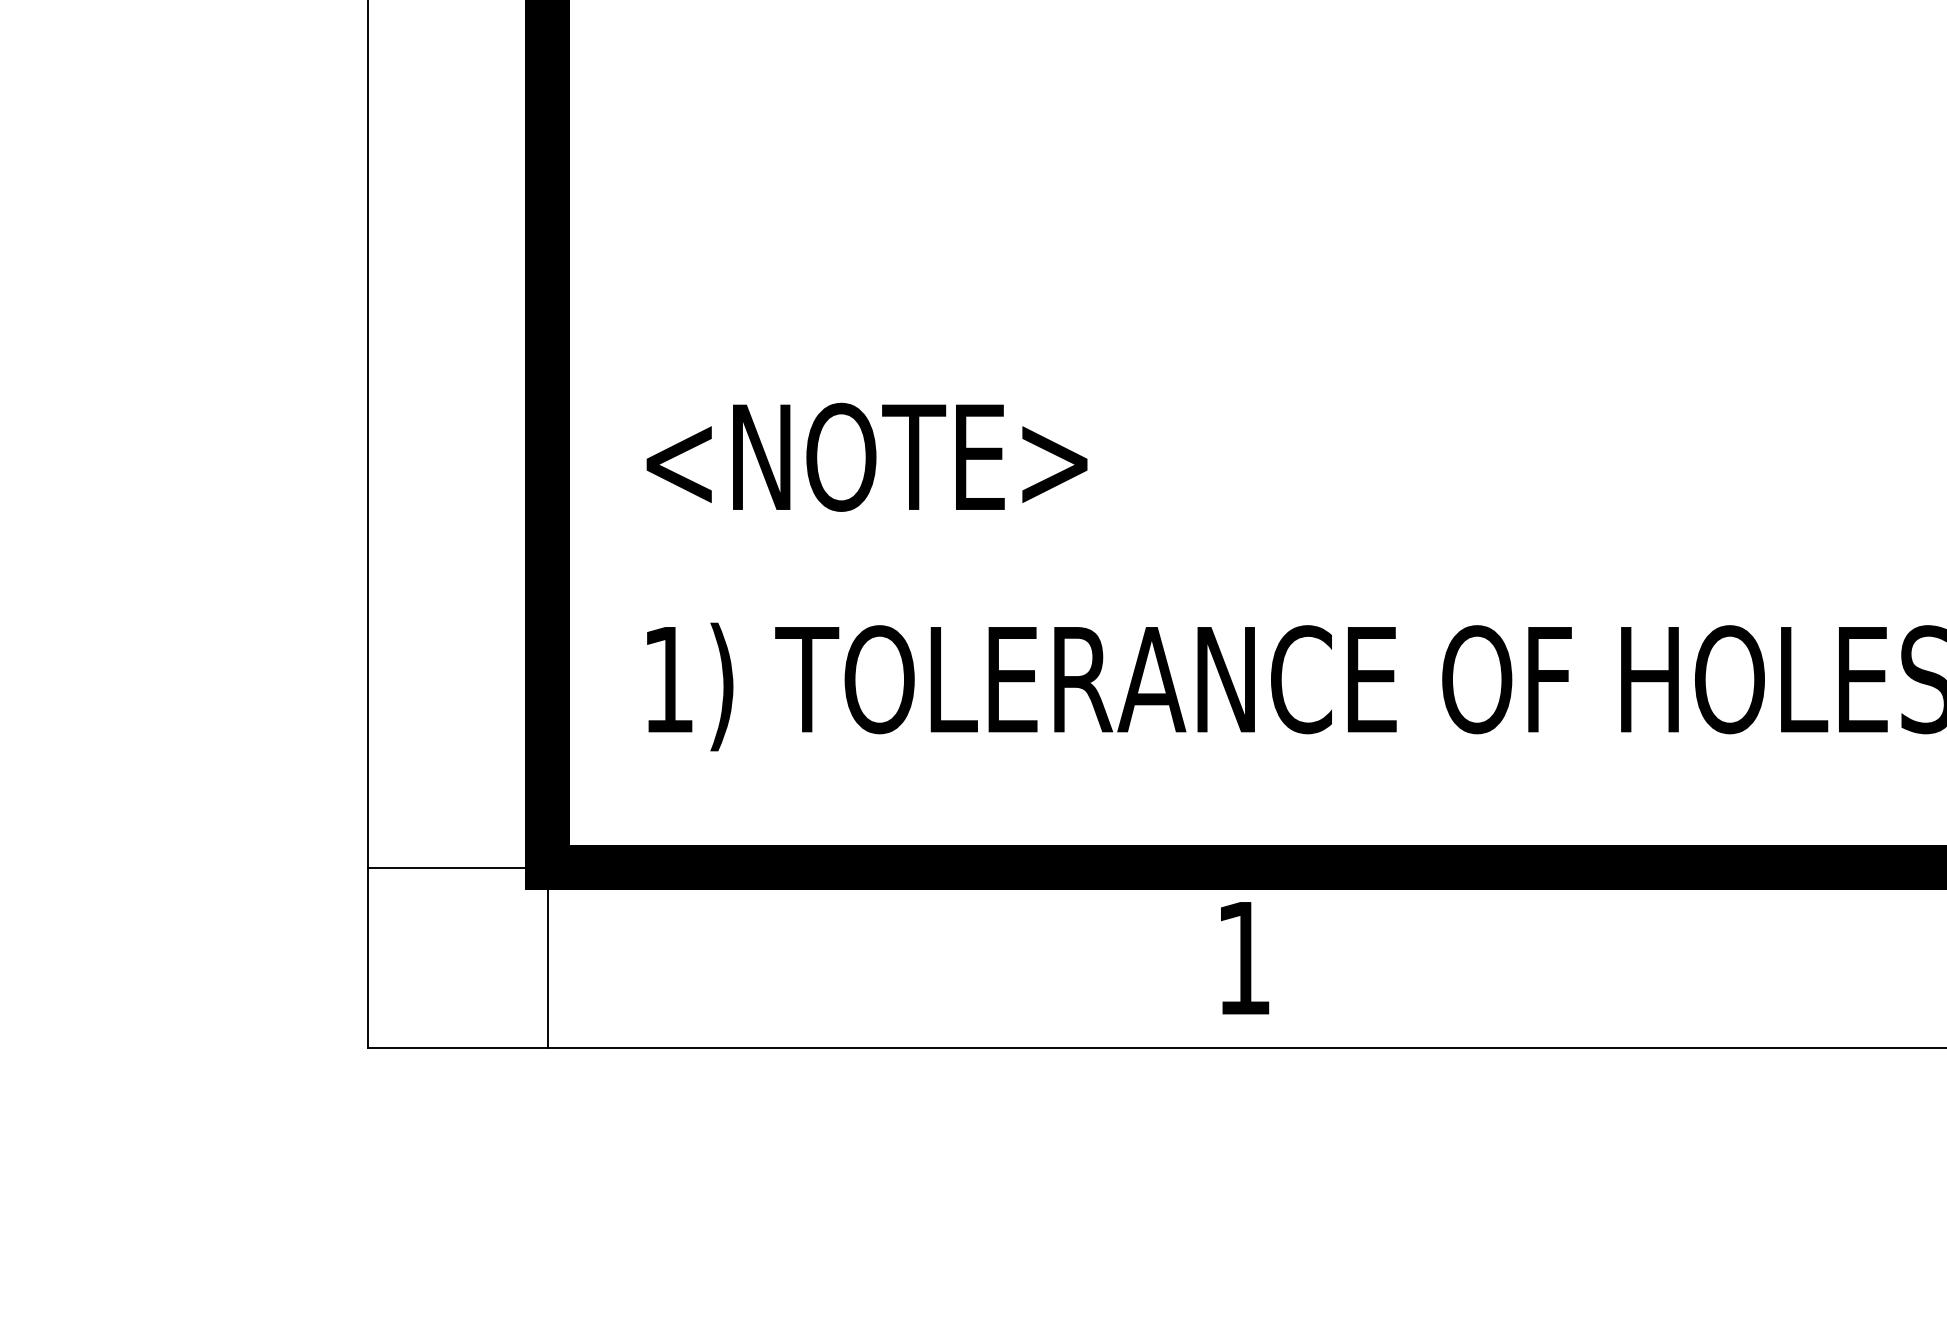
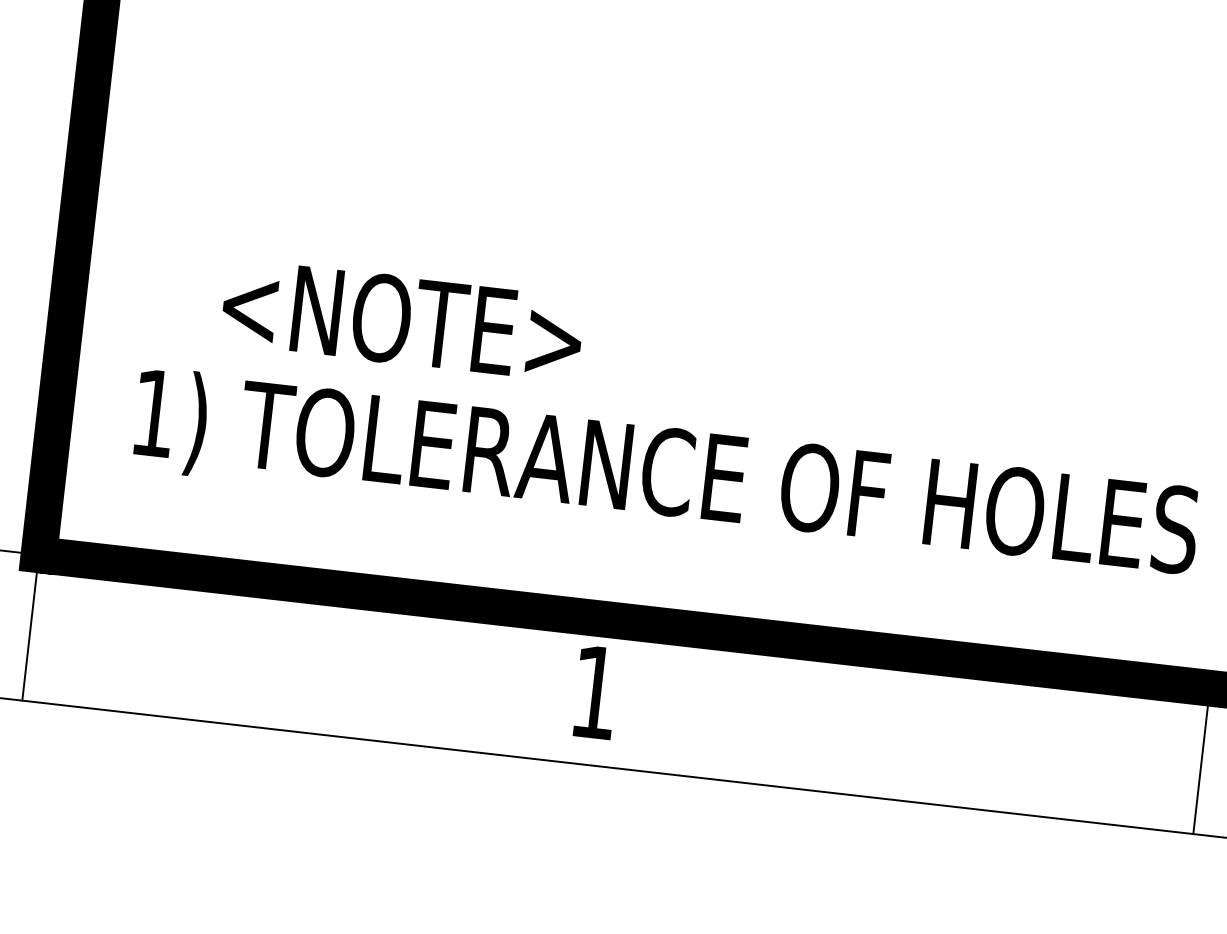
text: (866, 456) -> (402, 319), moved

